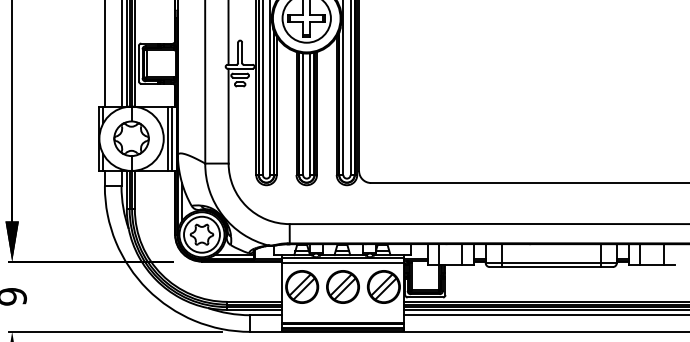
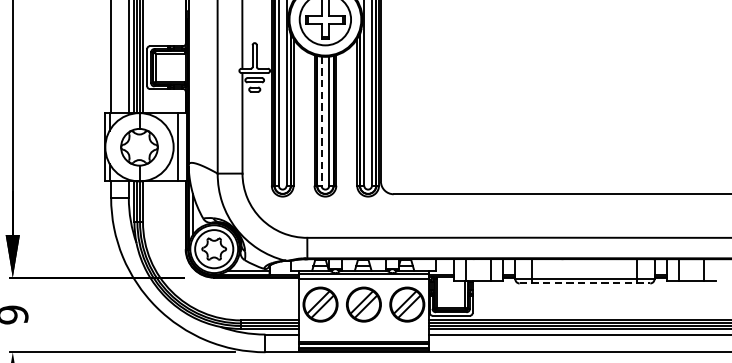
line: (303, 114) -> (321, 121), solid -> dashed
line: (171, 138) -> (181, 147), removed
line: (551, 267) -> (585, 283), solid -> dashed

